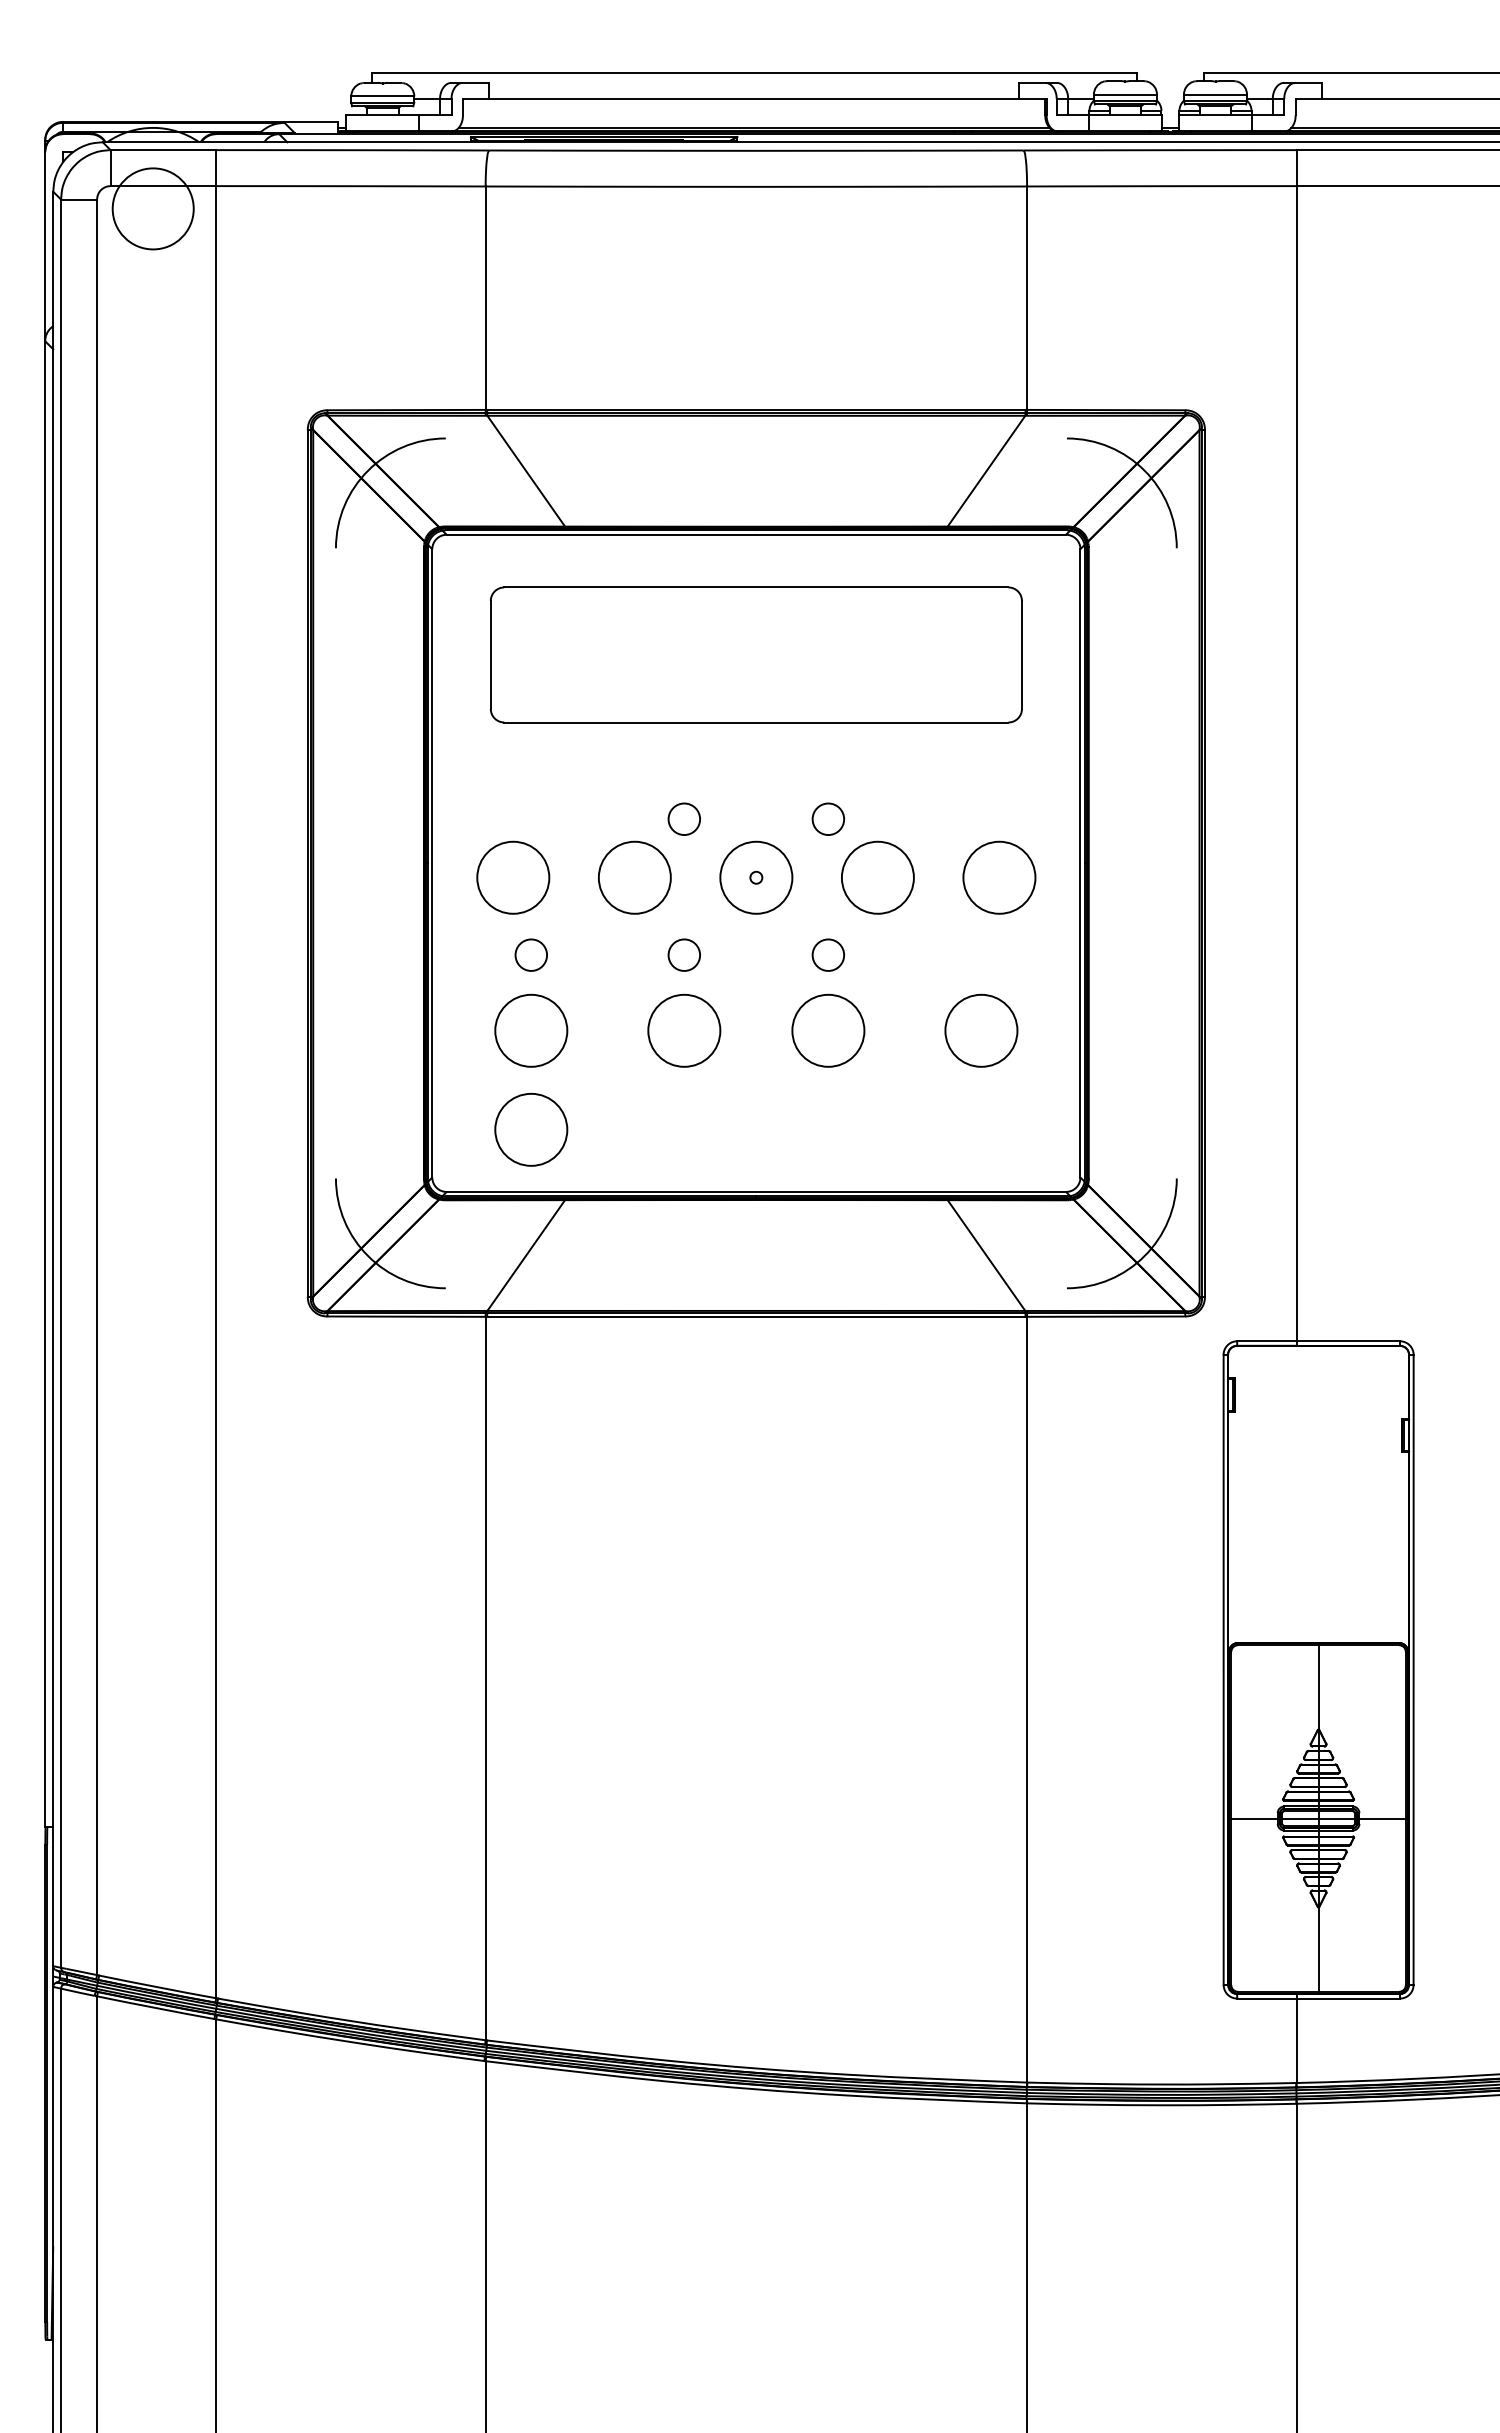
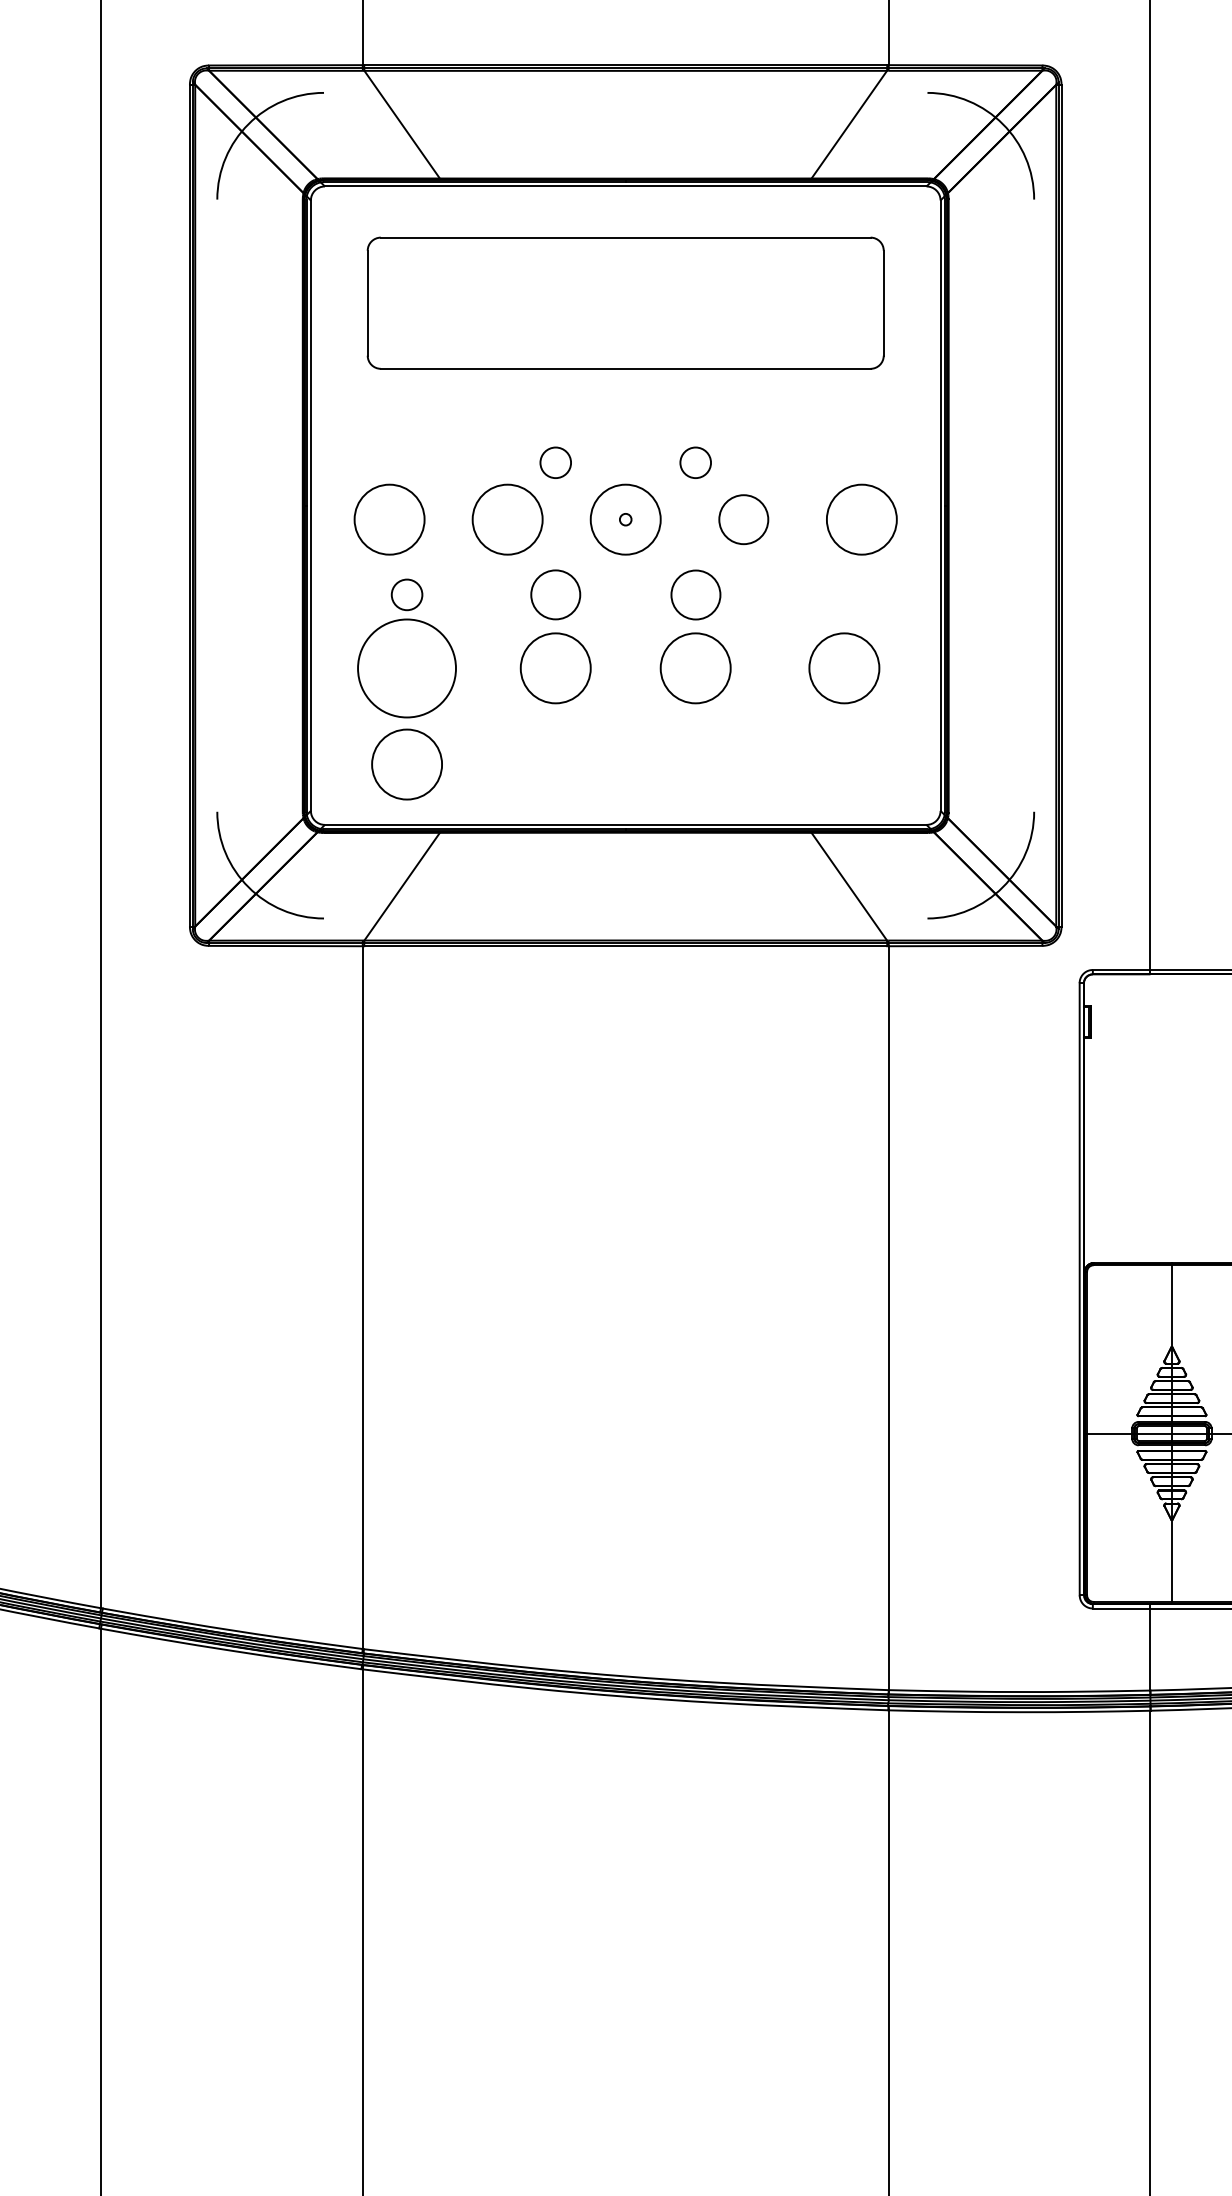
circle: (877, 877) -> (743, 519), size x0.7
circle: (684, 954) -> (555, 594), size x1.6
circle: (827, 954) -> (694, 594), size x1.6
circle: (531, 1030) -> (407, 668), size x1.4

